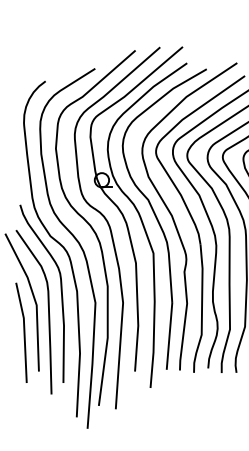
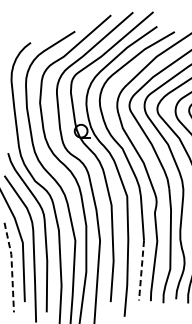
line: (24, 332) -> (11, 267), solid -> dashed
line: (169, 336) -> (141, 270), solid -> dashed

